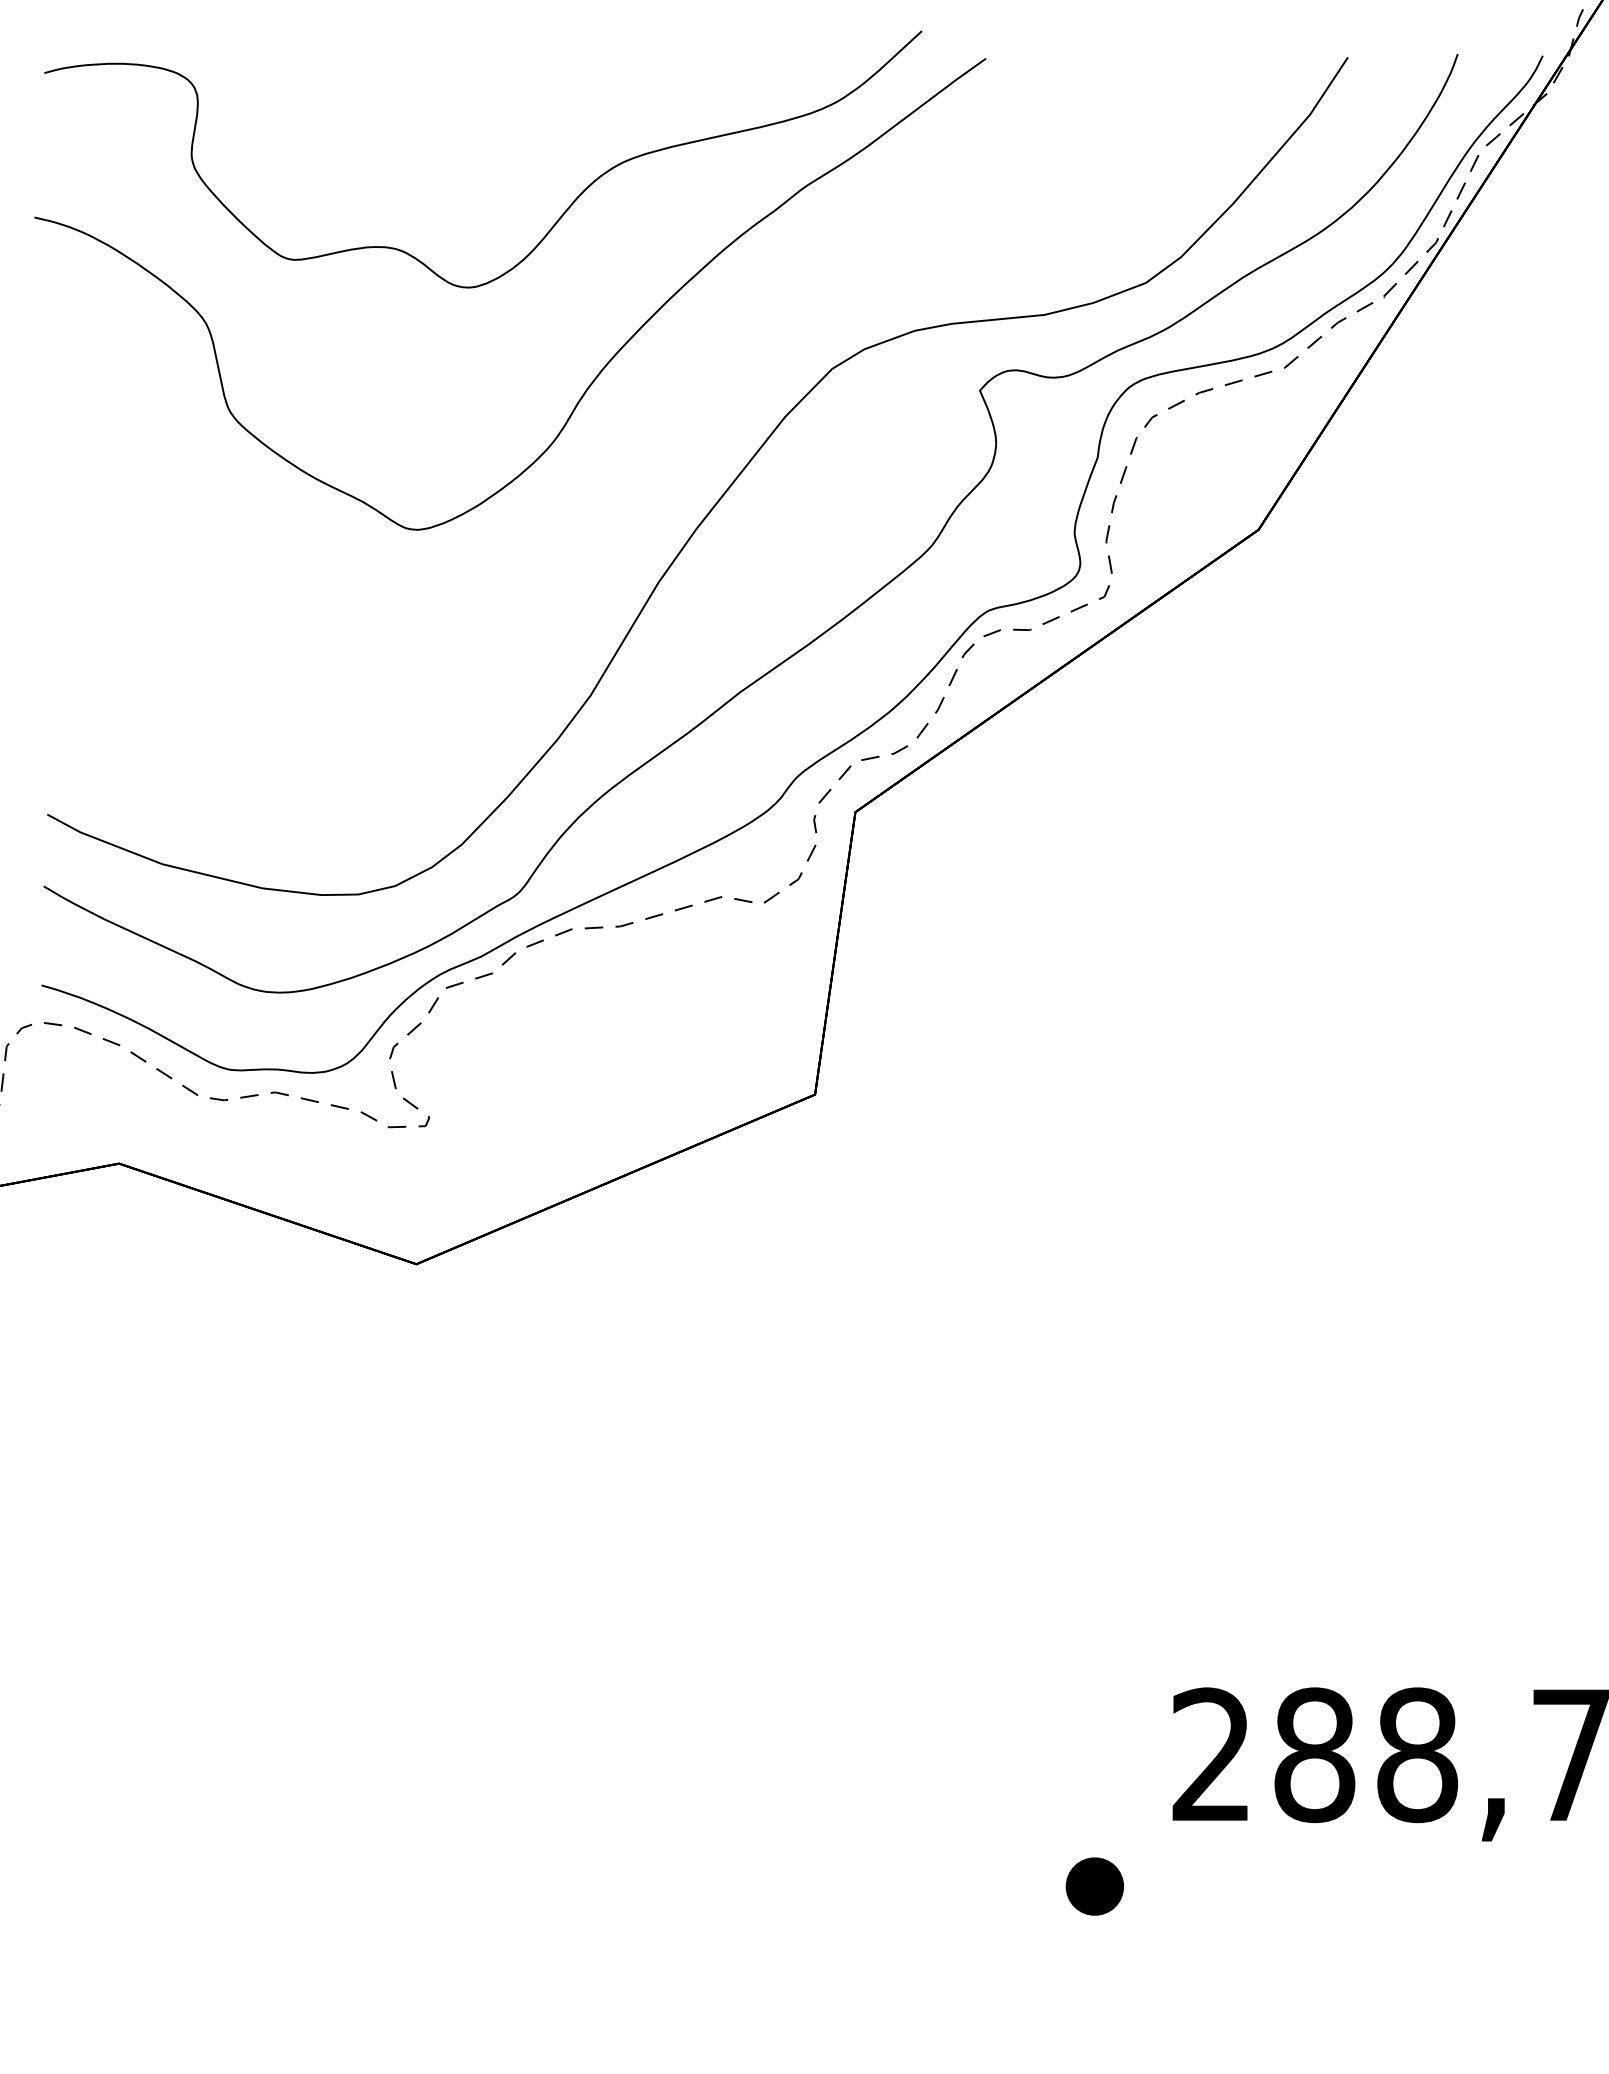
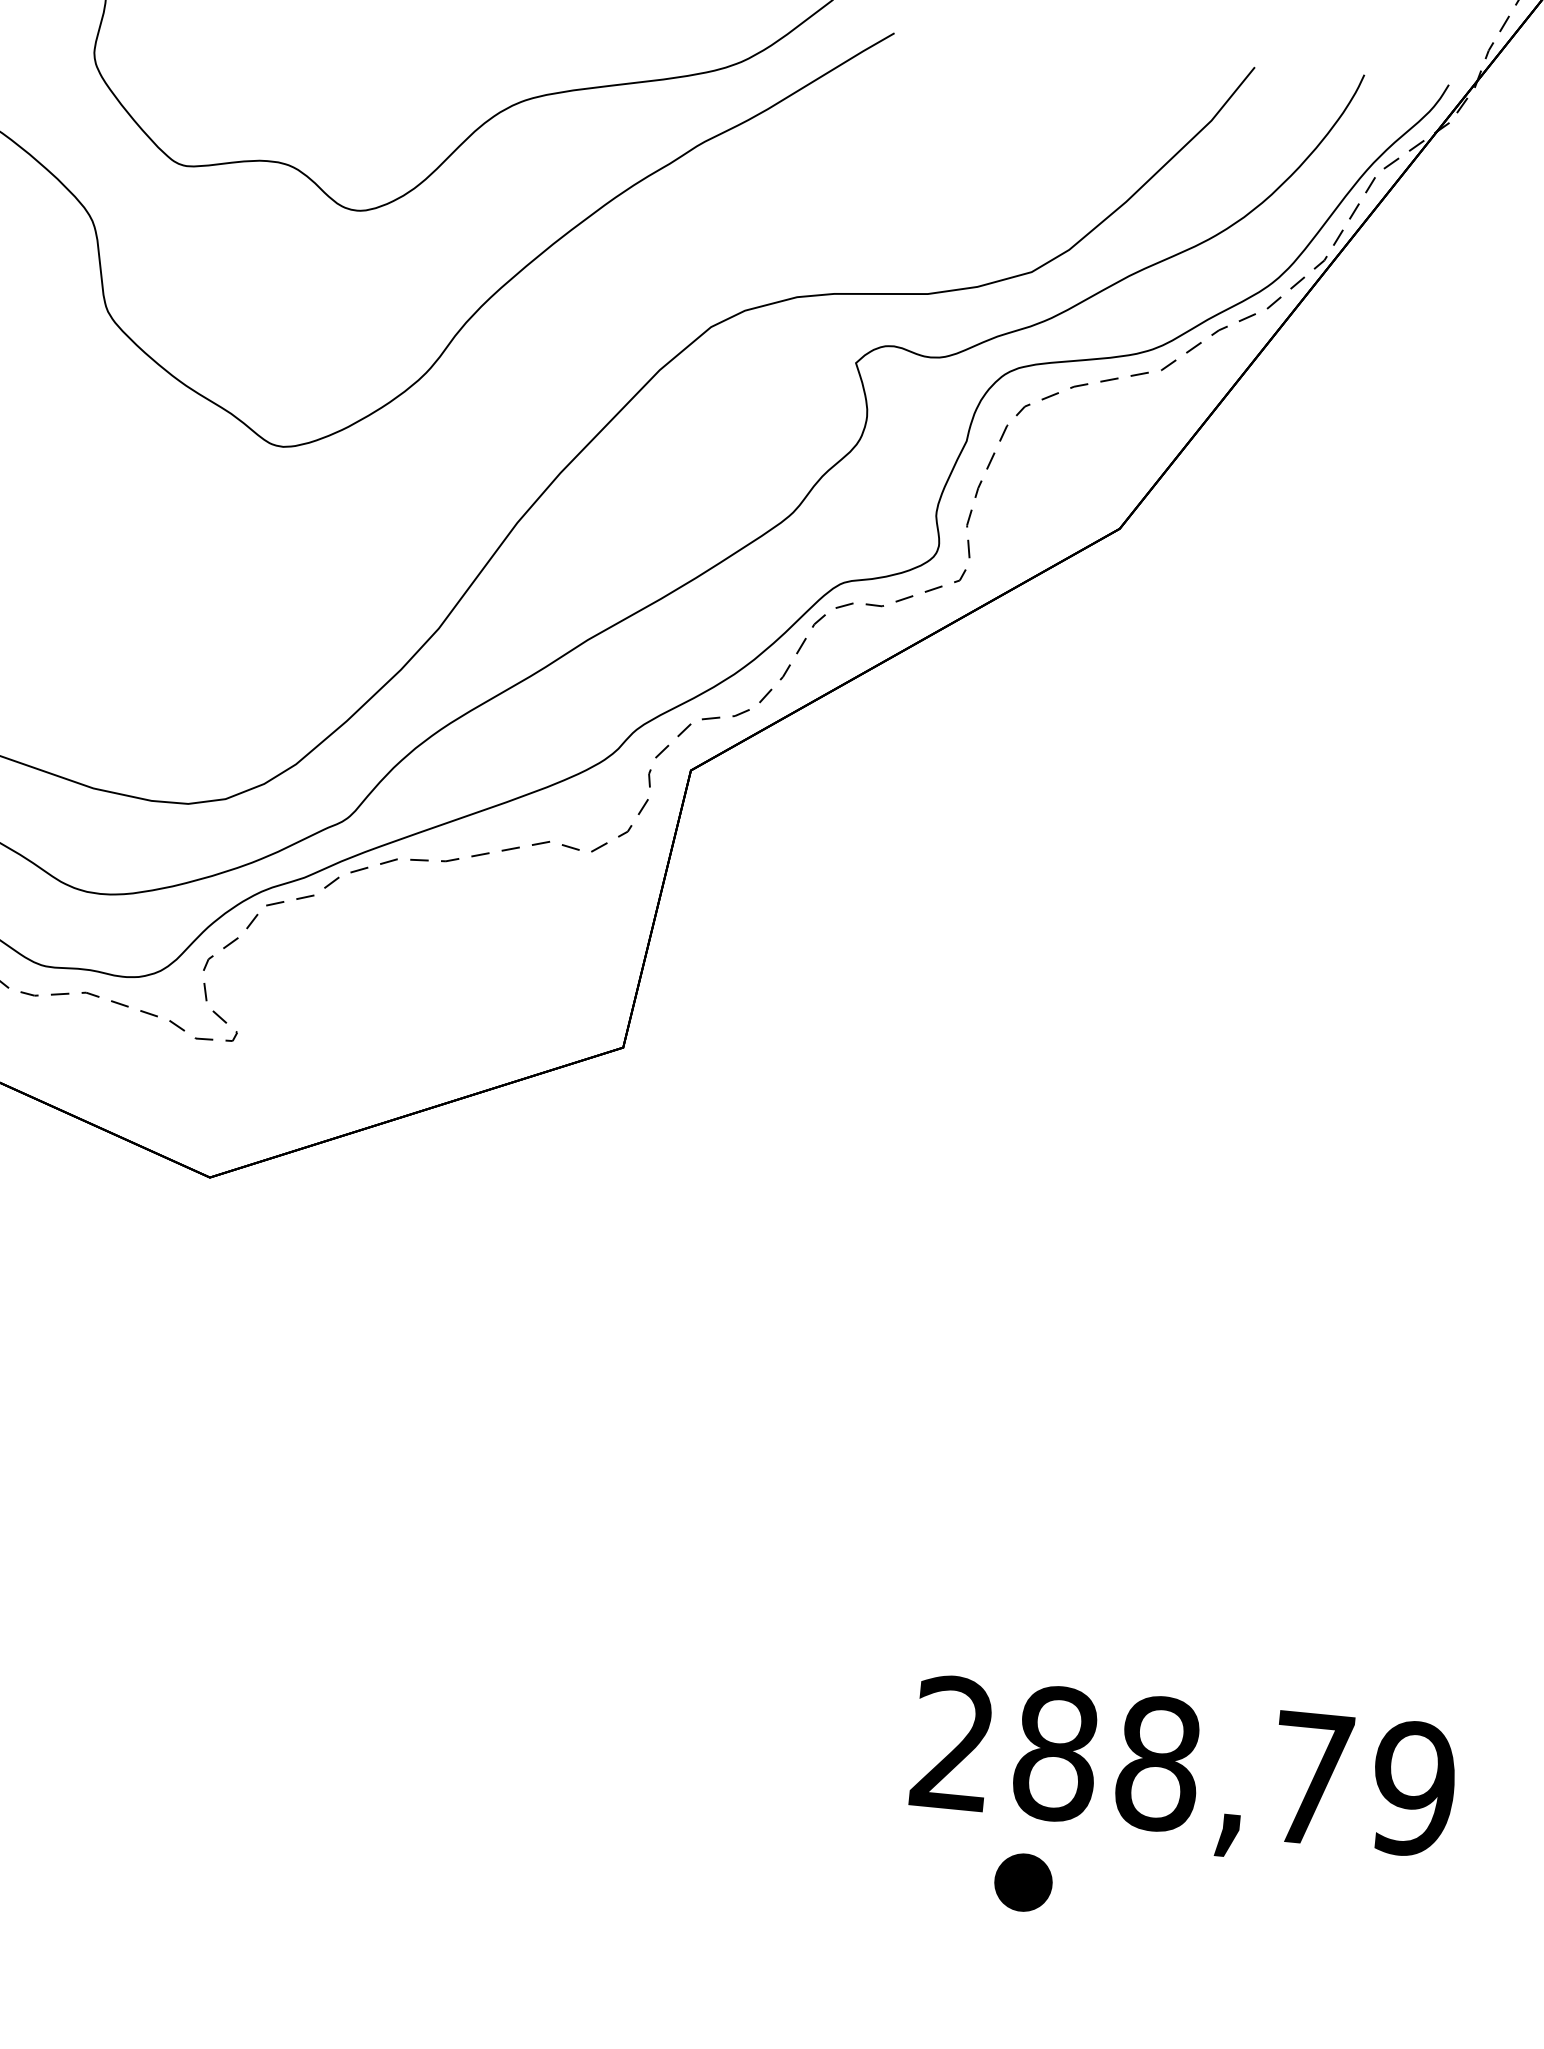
part: (1094, 1886) -> (1023, 1882), moved

